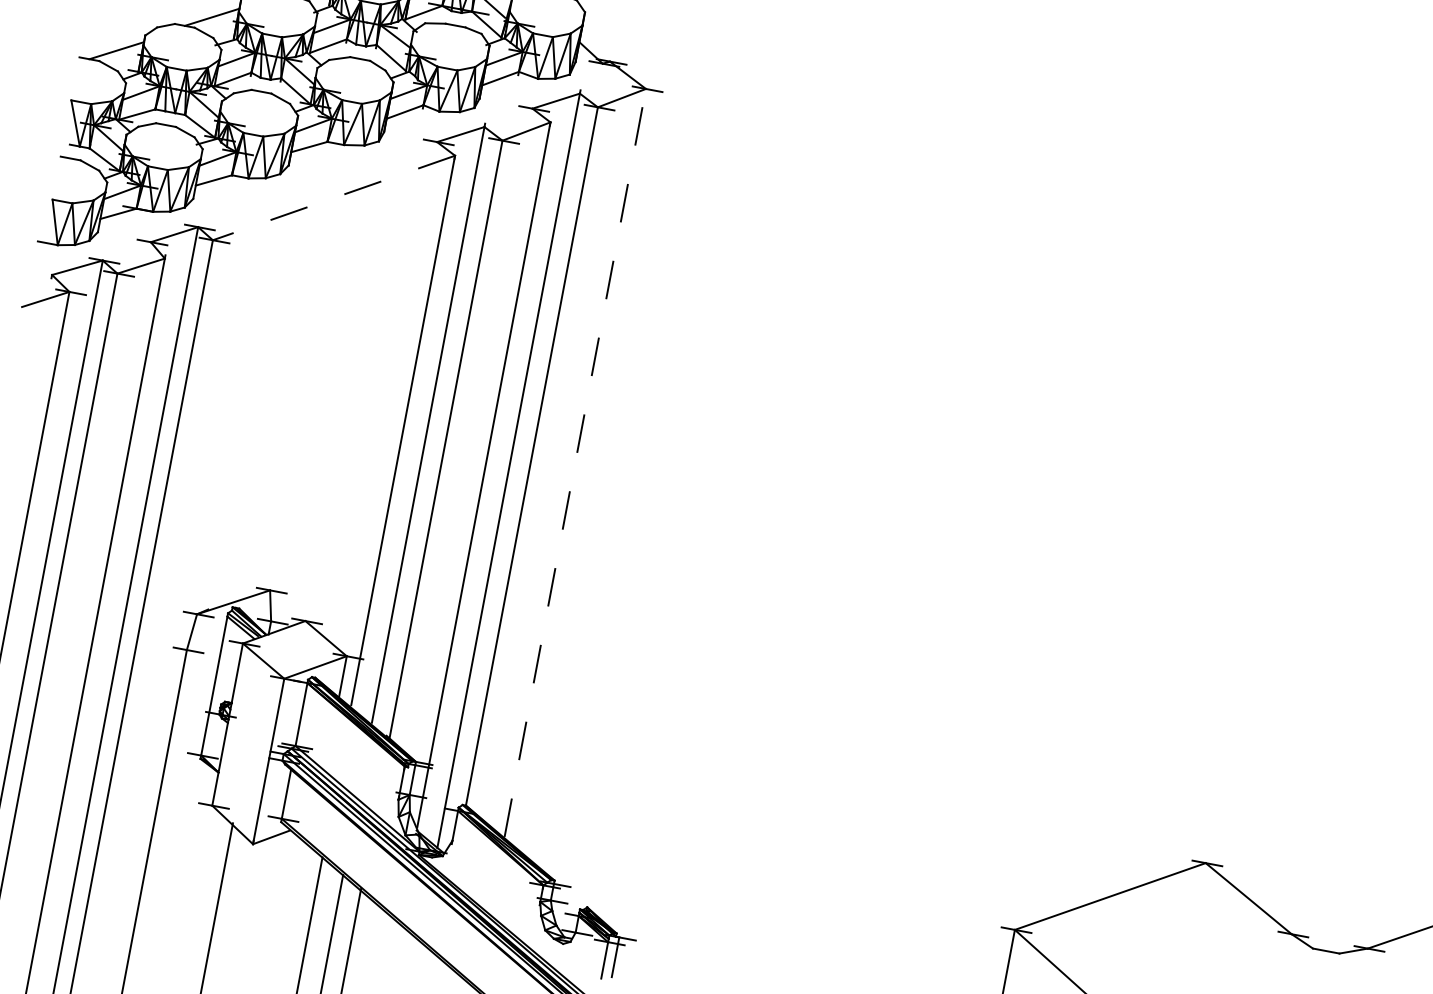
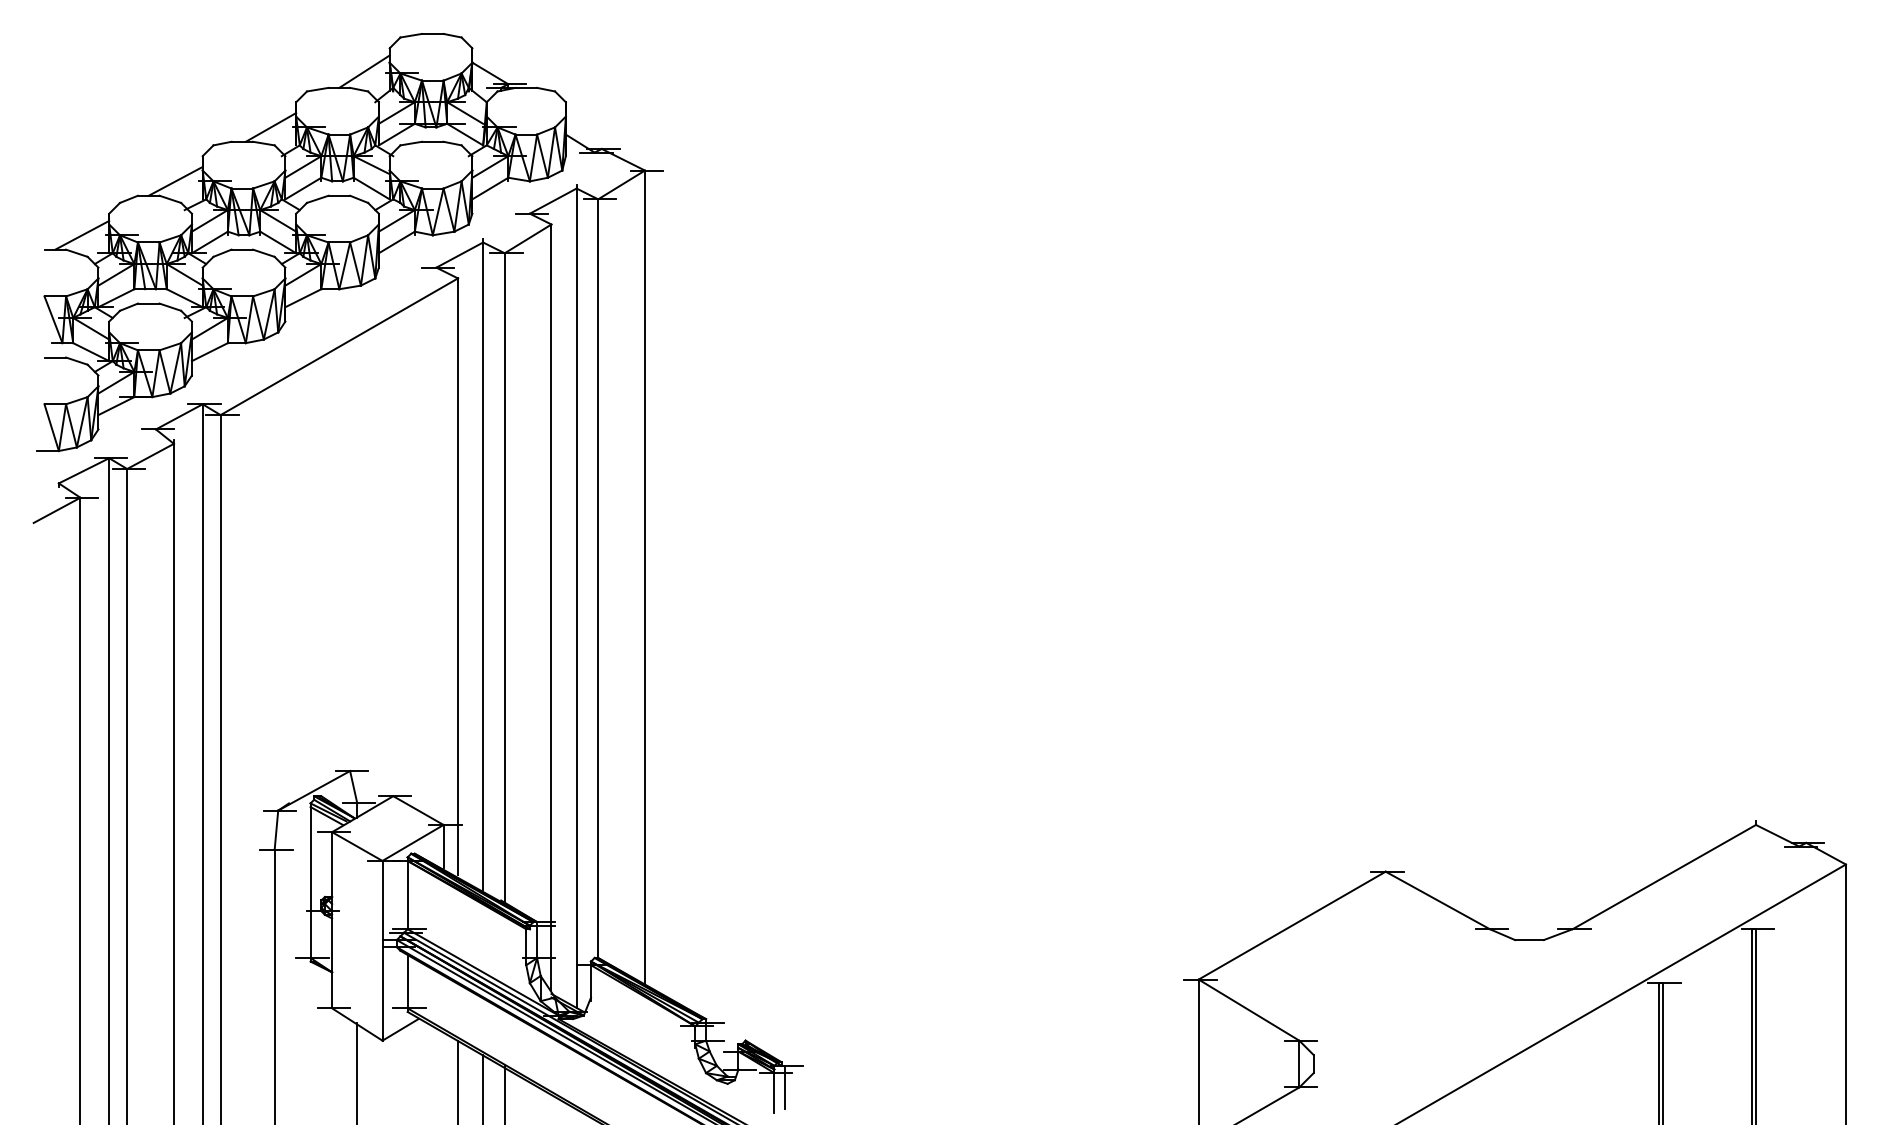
line: (334, 197) -> (339, 346), dashed -> solid
line: (574, 462) -> (644, 576), dashed -> solid

